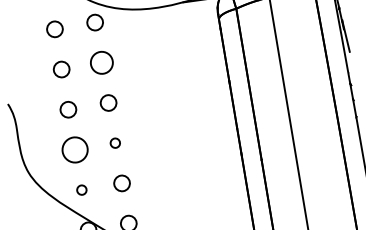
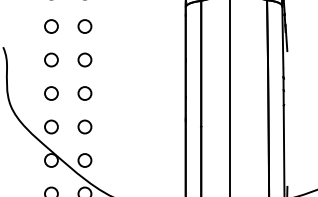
circle: (101, 62) -> (84, 26), size x0.71
circle: (114, 143) -> (84, 93), size x1.67
circle: (75, 149) -> (51, 93), size x0.62
circle: (81, 189) -> (51, 126), size x1.67

